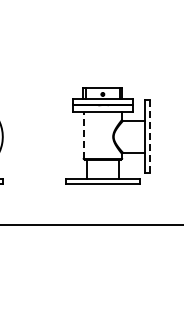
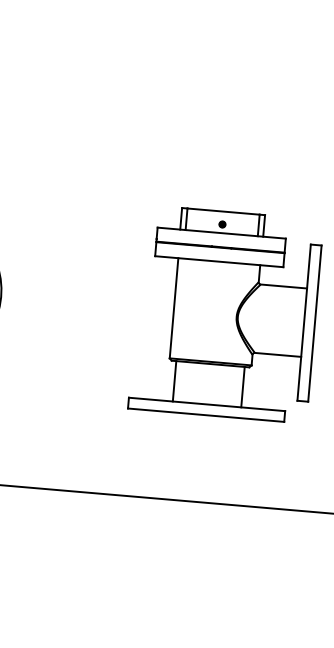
line: (83, 134) -> (173, 306), dashed -> solid
line: (149, 136) -> (314, 322), dashed -> solid

